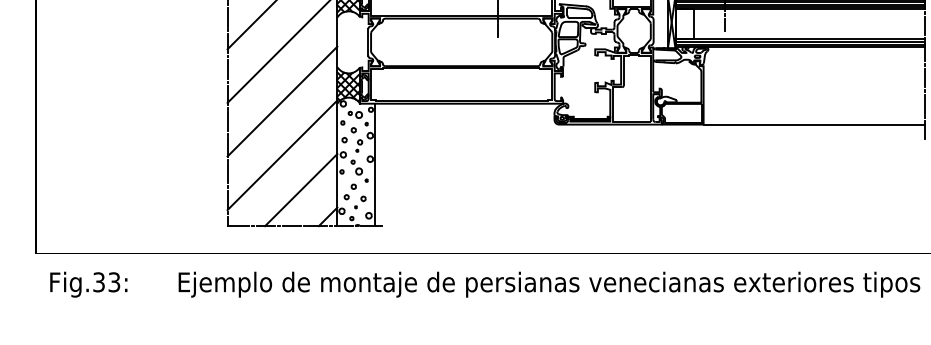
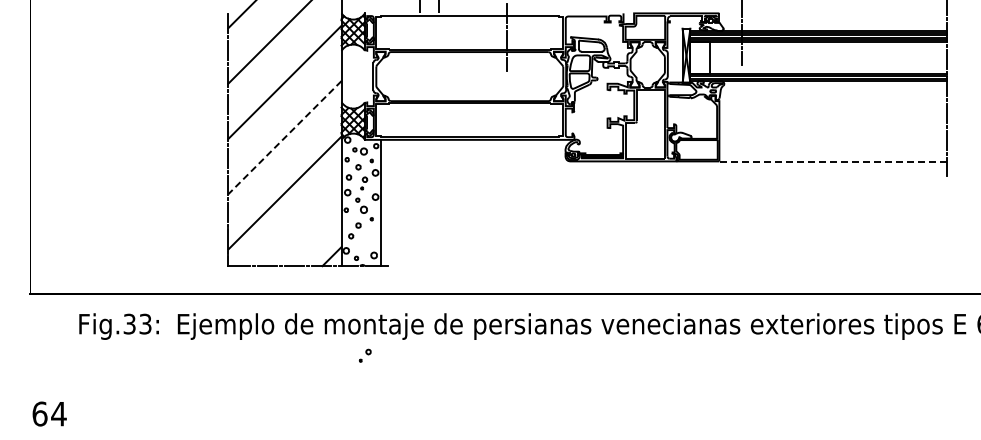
line: (282, 102) -> (284, 138), solid -> dashed
line: (814, 124) -> (833, 161), solid -> dashed
line: (301, 189) -> (304, 228), removed
part: (359, 202) -> (364, 355), moved
text: (88, 284) -> (118, 326), moved

